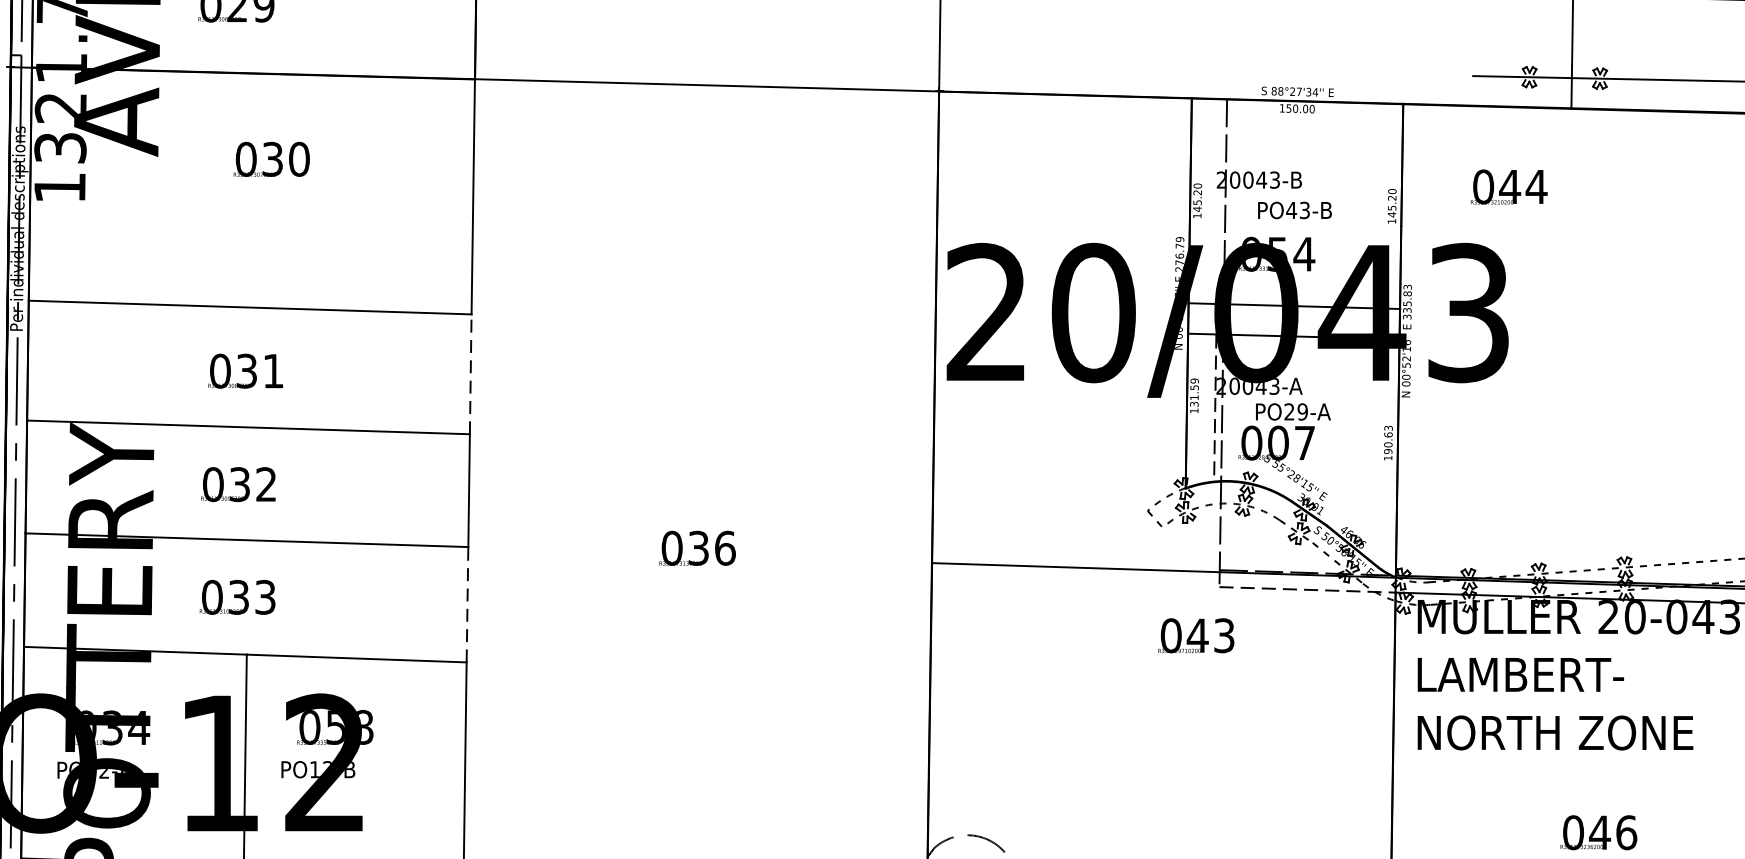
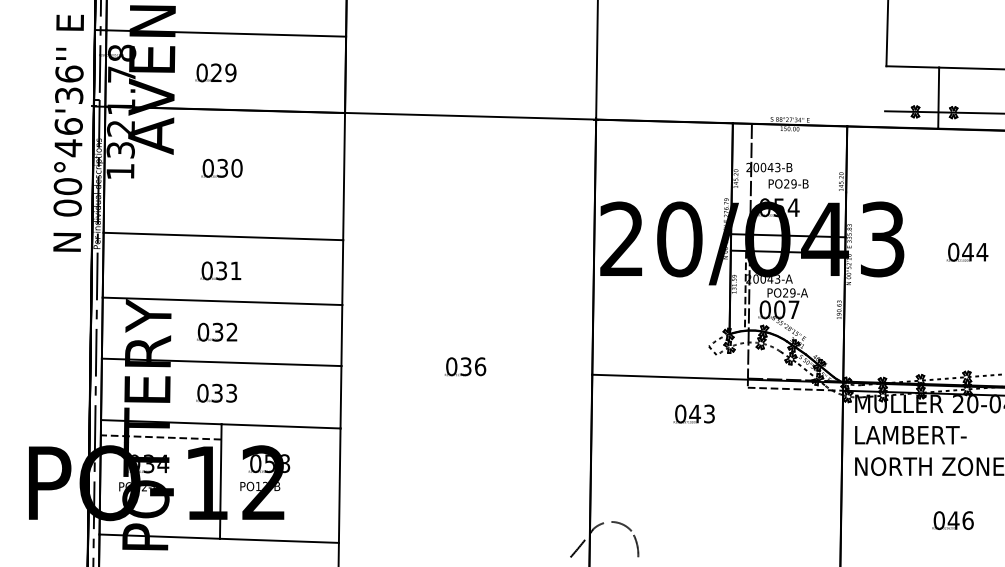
text: (270, 157) -> (221, 167), moved
text: (1509, 185) -> (967, 251), moved
text: (1296, 209) -> (789, 183), PO43-B -> PO29-B
line: (470, 374) -> (342, 272), dashed -> solid
line: (466, 603) -> (340, 396), dashed -> solid
text: (1194, 634) -> (693, 413), moved
line: (133, 679) -> (160, 437), added

